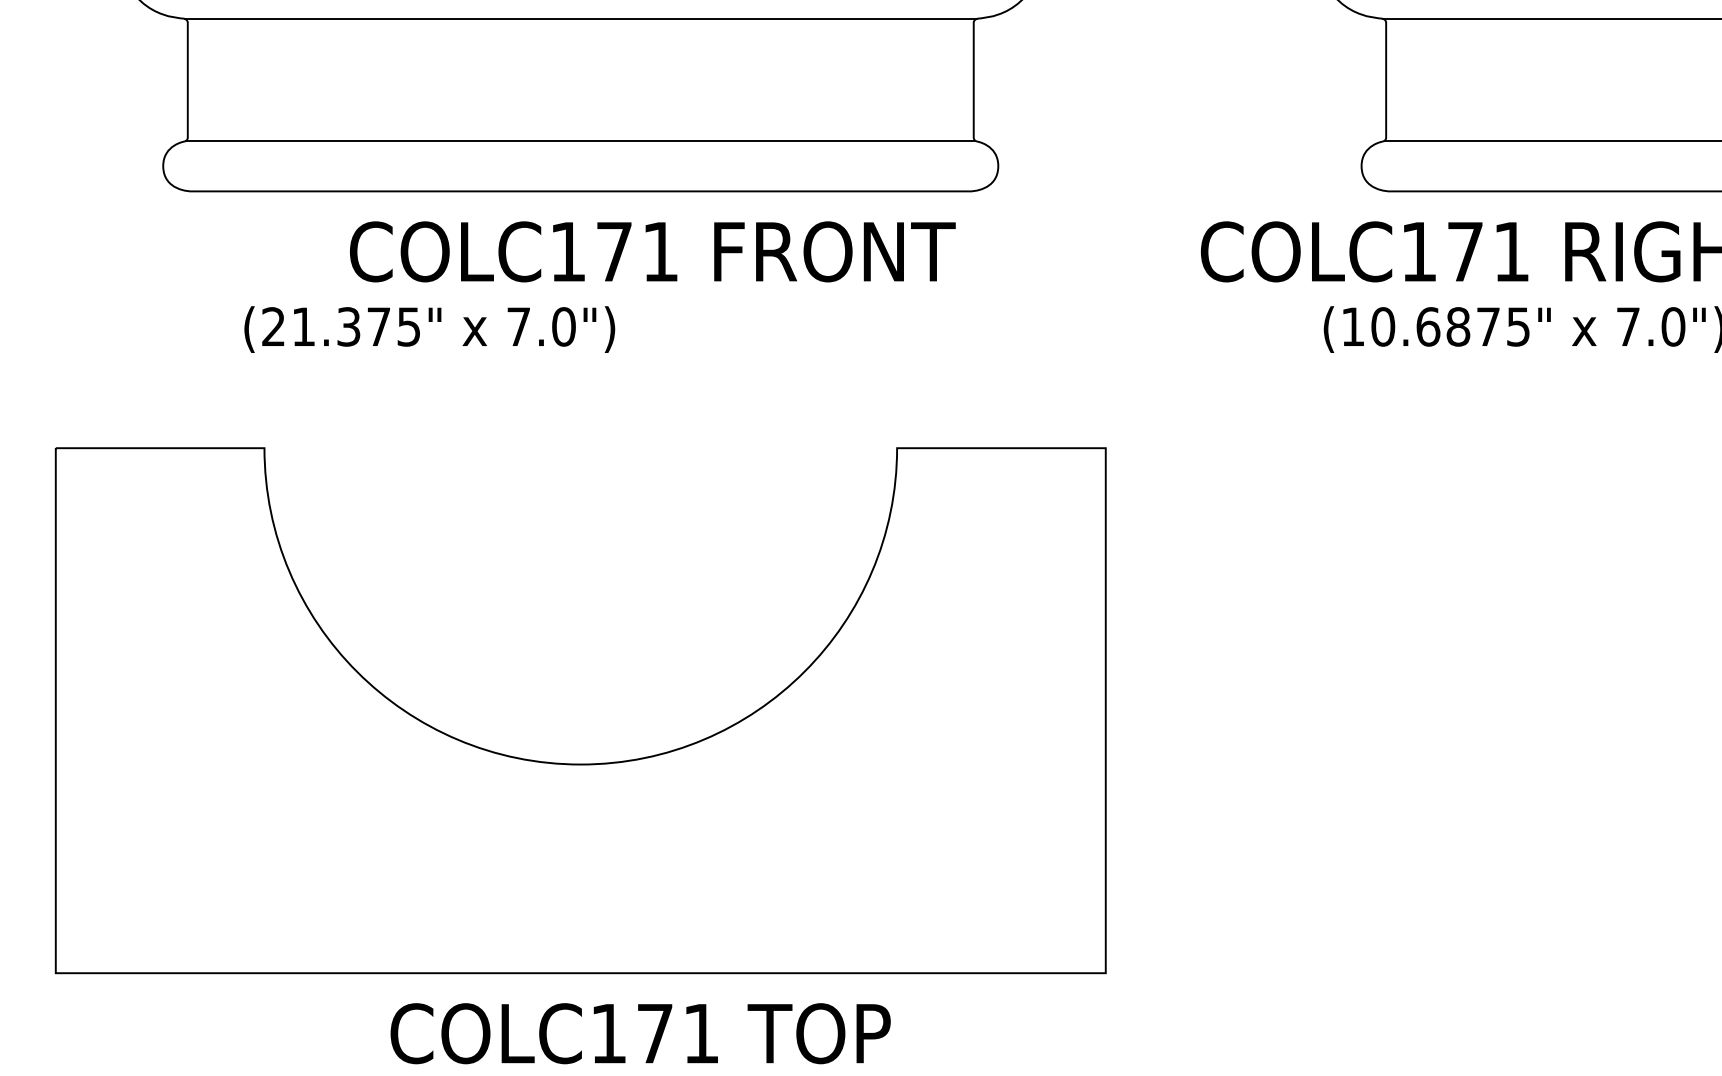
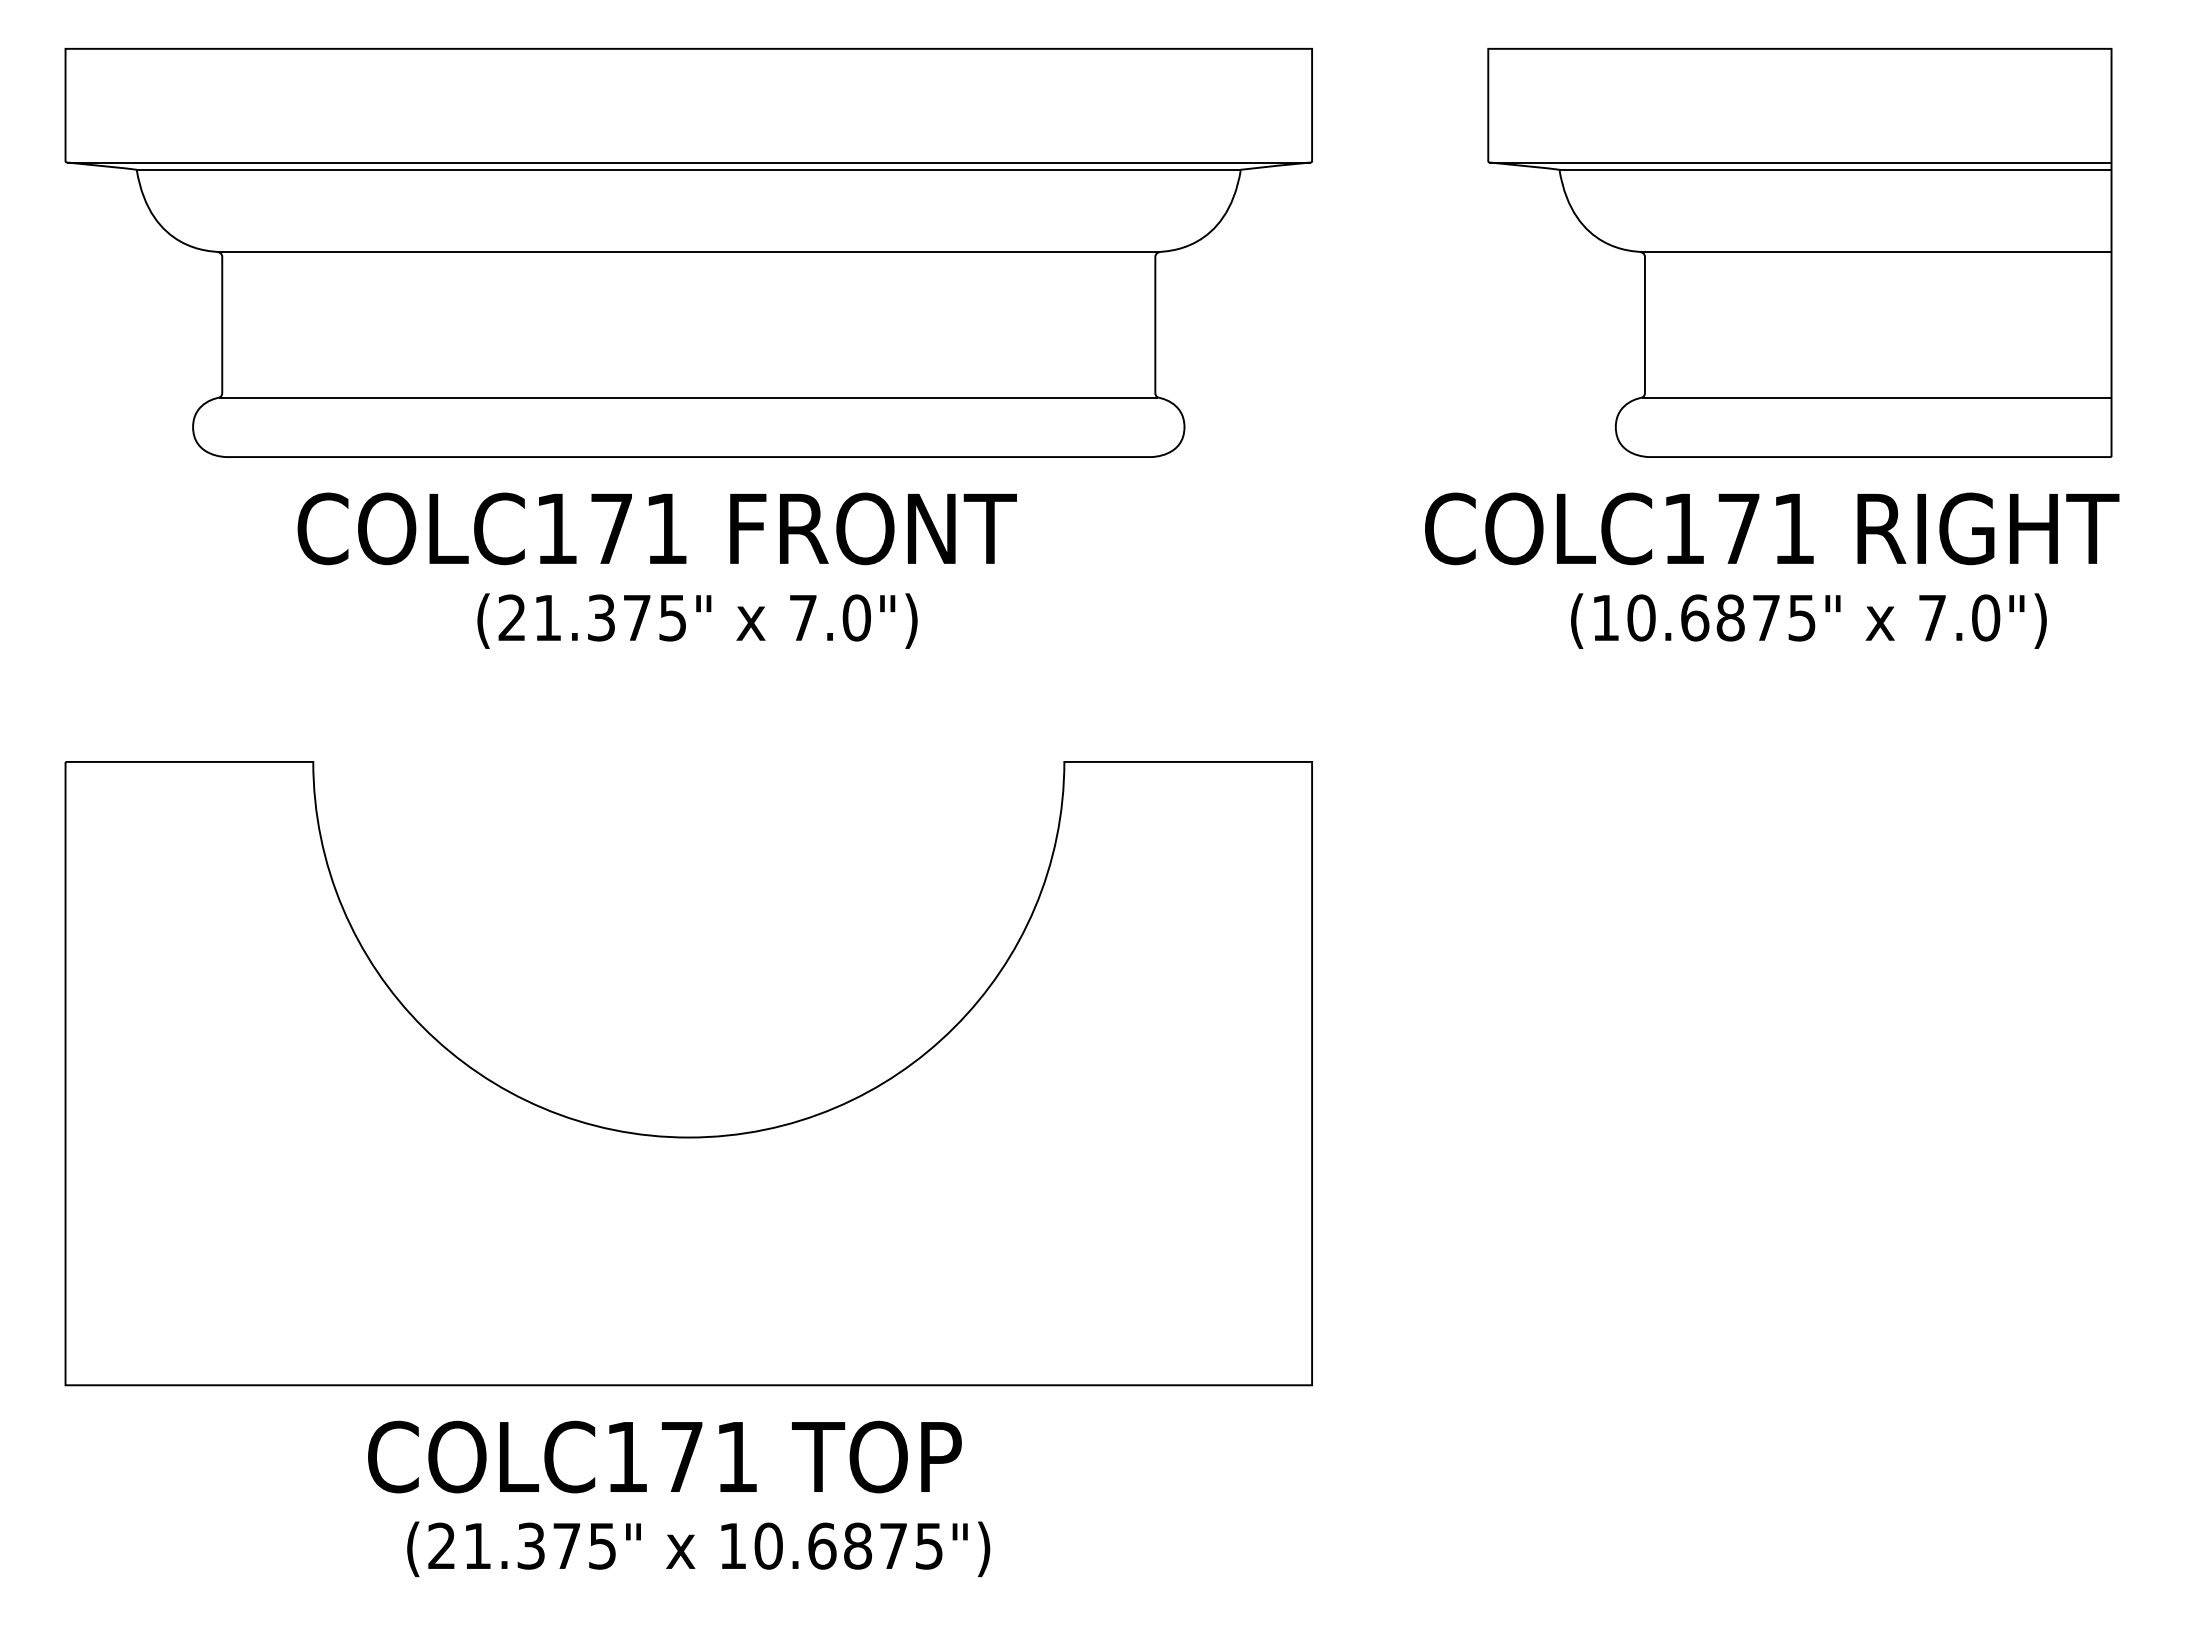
text: (652, 251) -> (656, 528), moved
text: (429, 329) -> (697, 620), moved
text: (640, 1033) -> (664, 1456), moved

